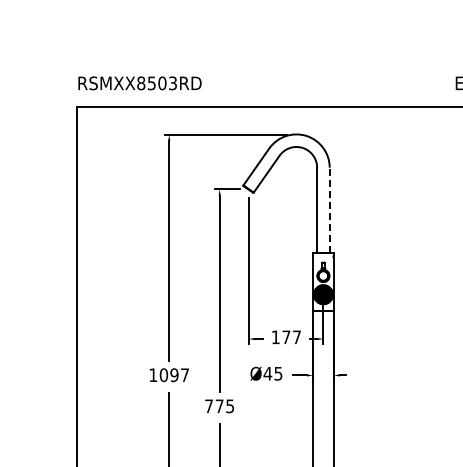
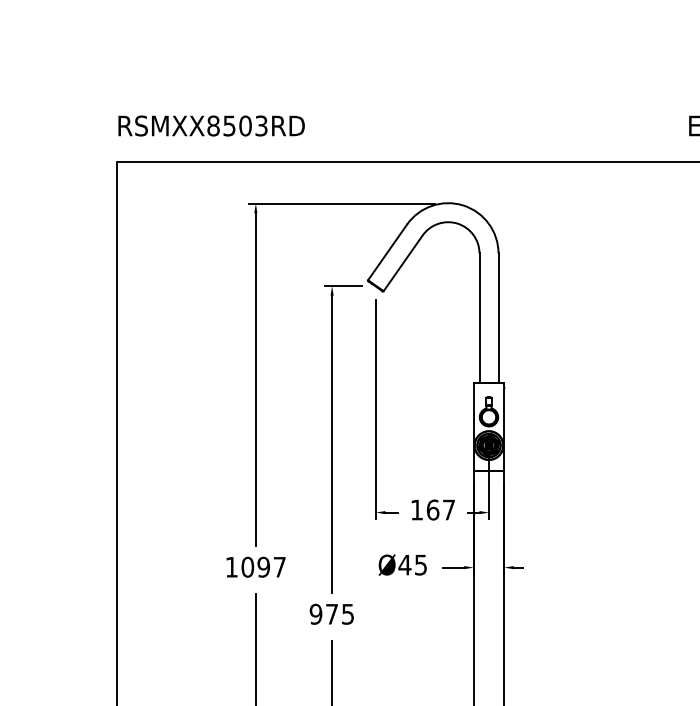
line: (329, 210) -> (498, 318), dashed -> solid
text: (286, 337) -> (433, 510), 177 -> 167
text: (208, 406) -> (315, 614), 775 -> 975

